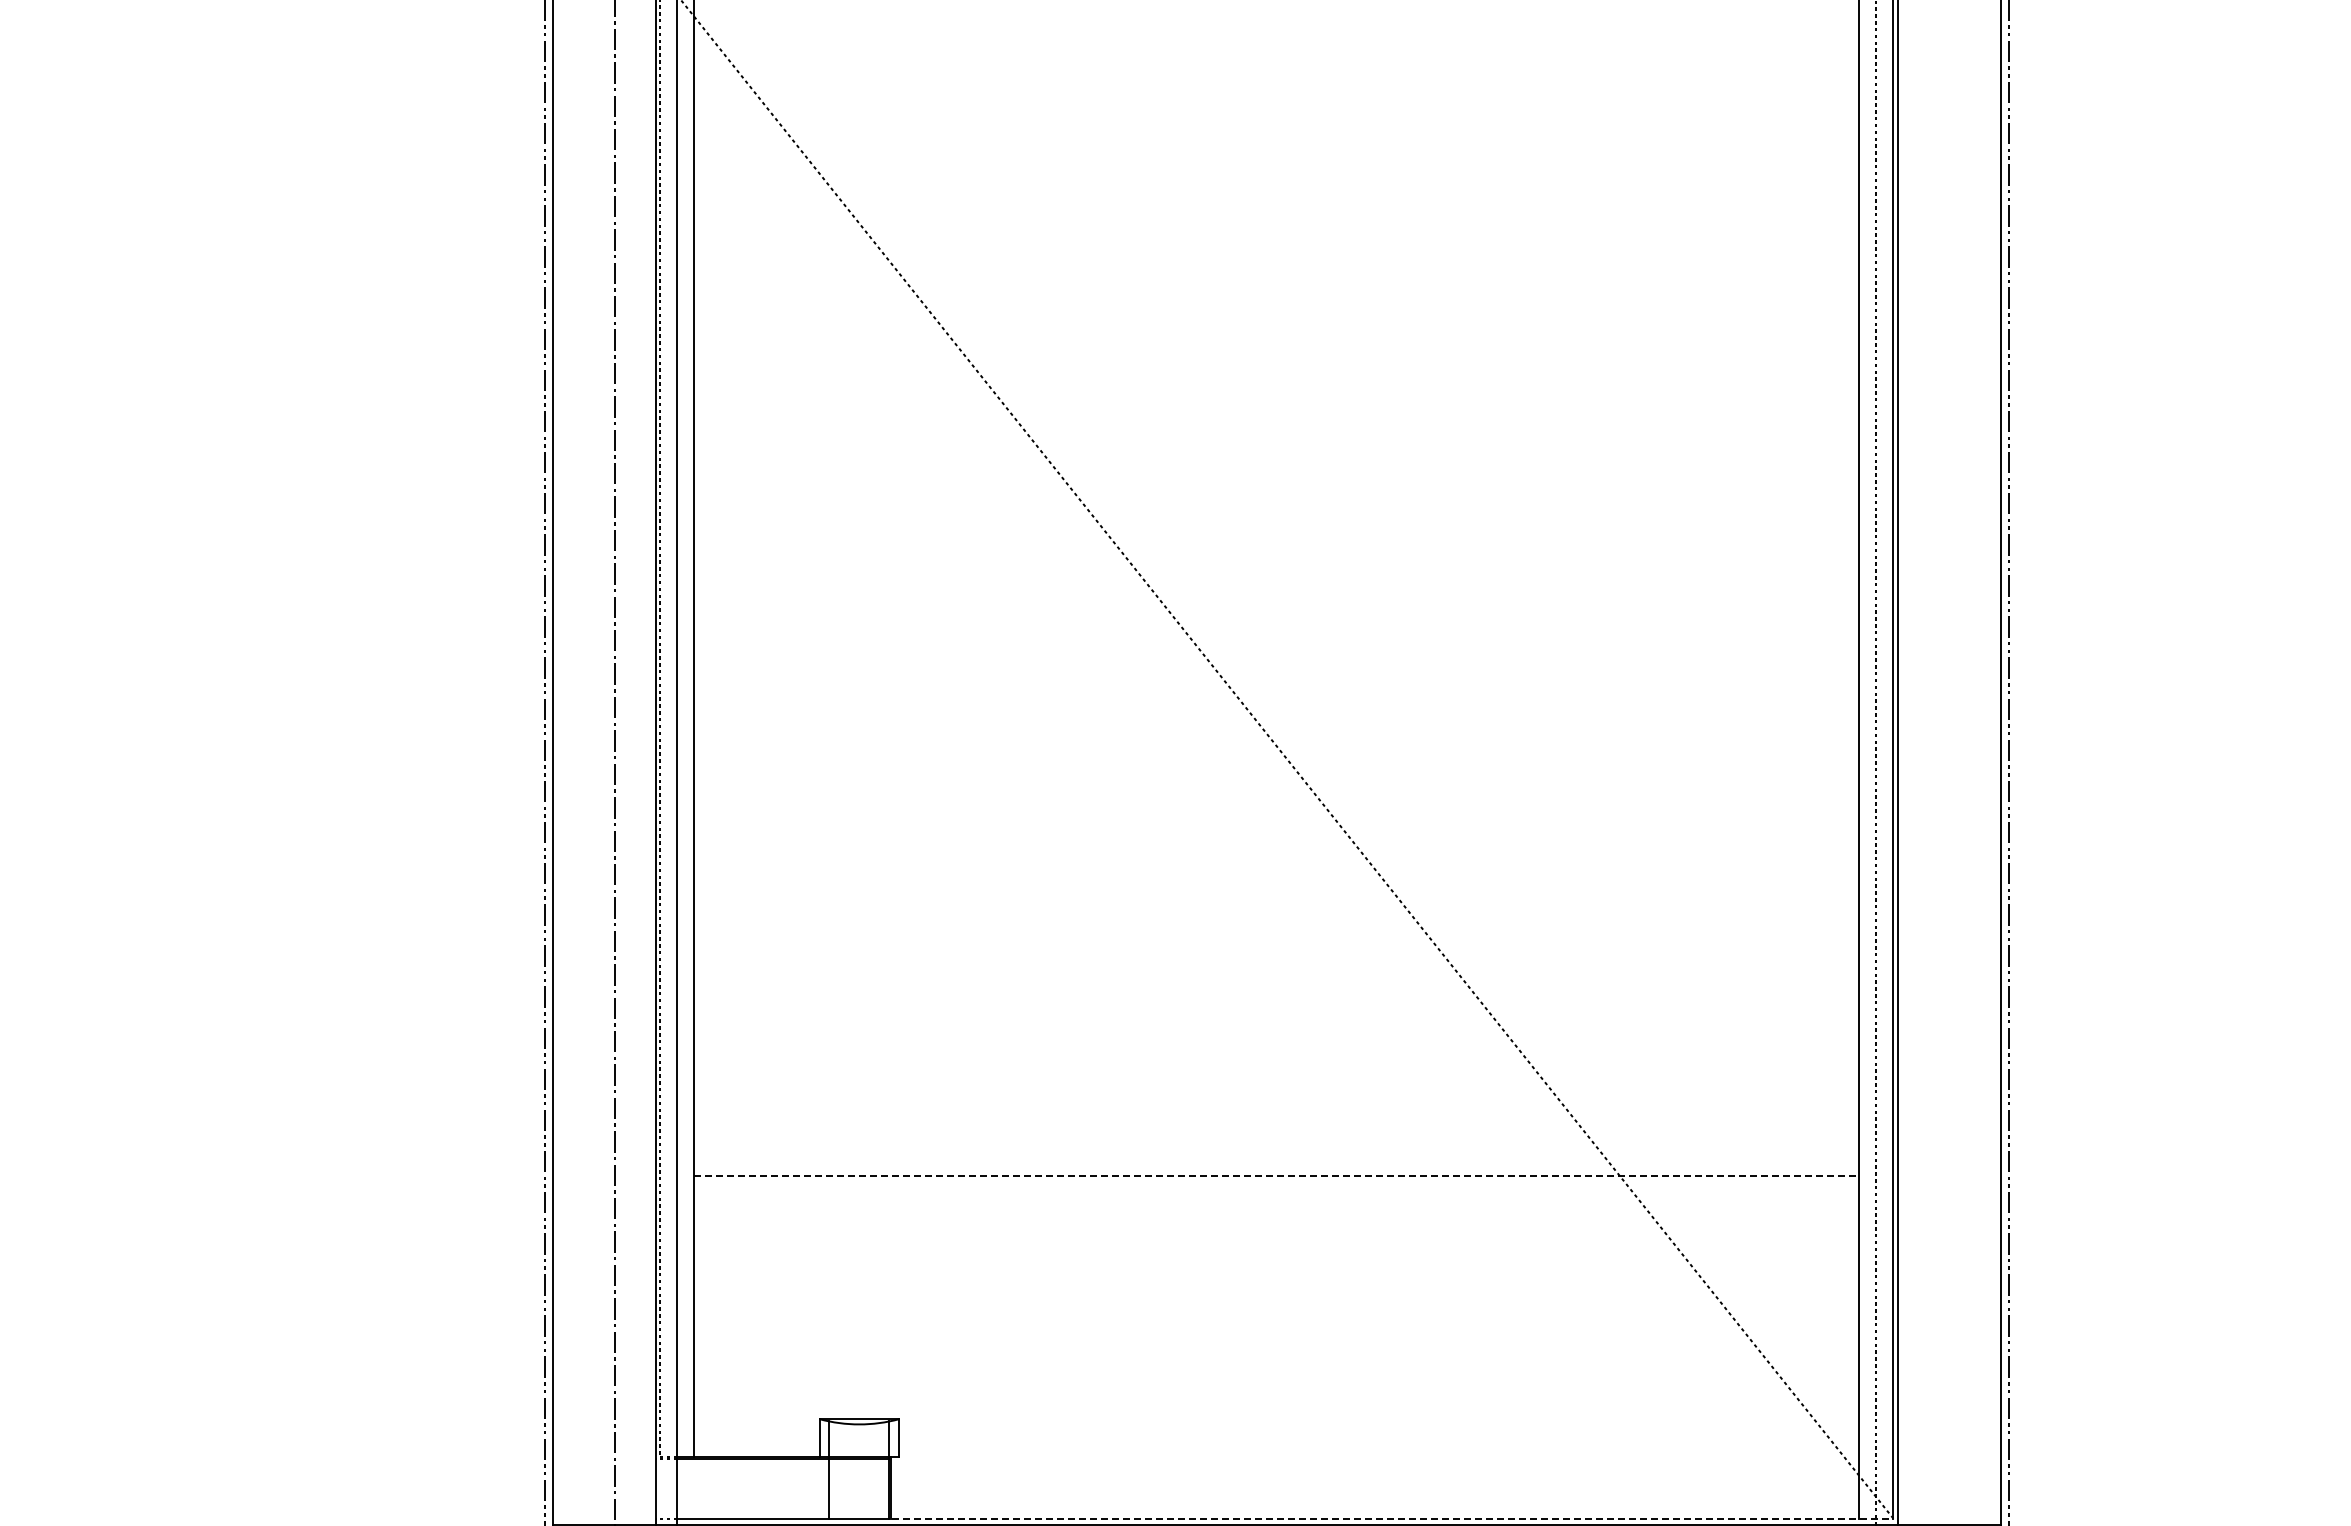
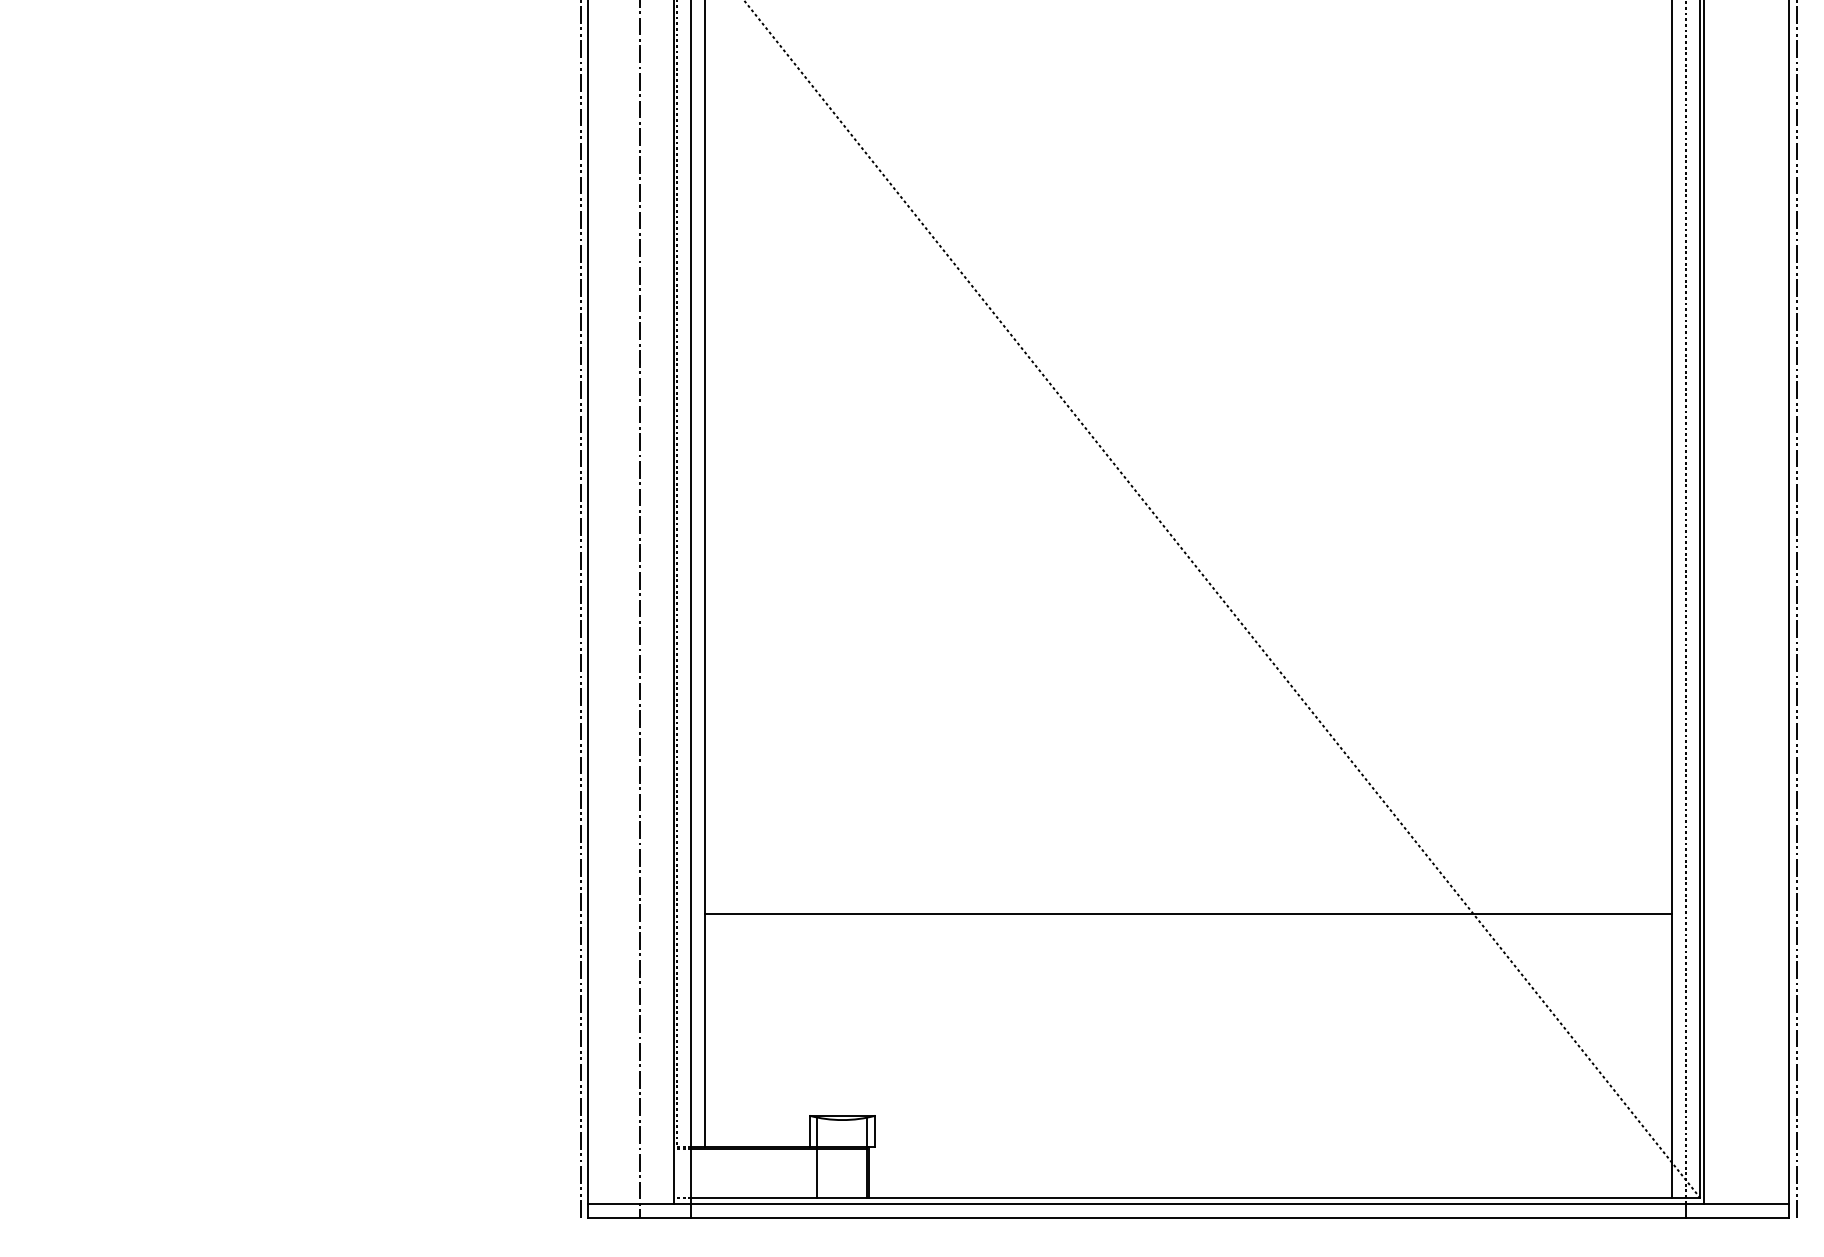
line: (1277, 1176) -> (1189, 914), dashed -> solid
line: (1392, 1518) -> (1284, 1198), dashed -> solid

